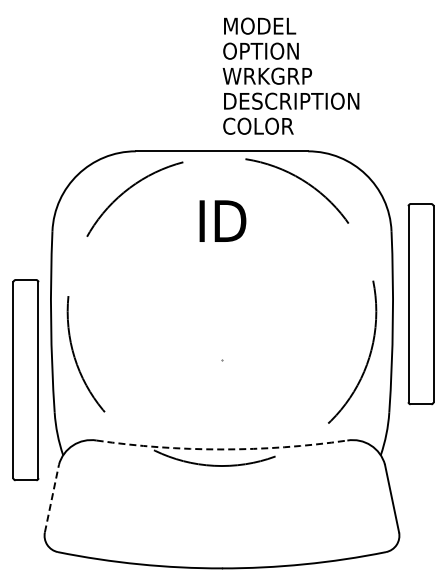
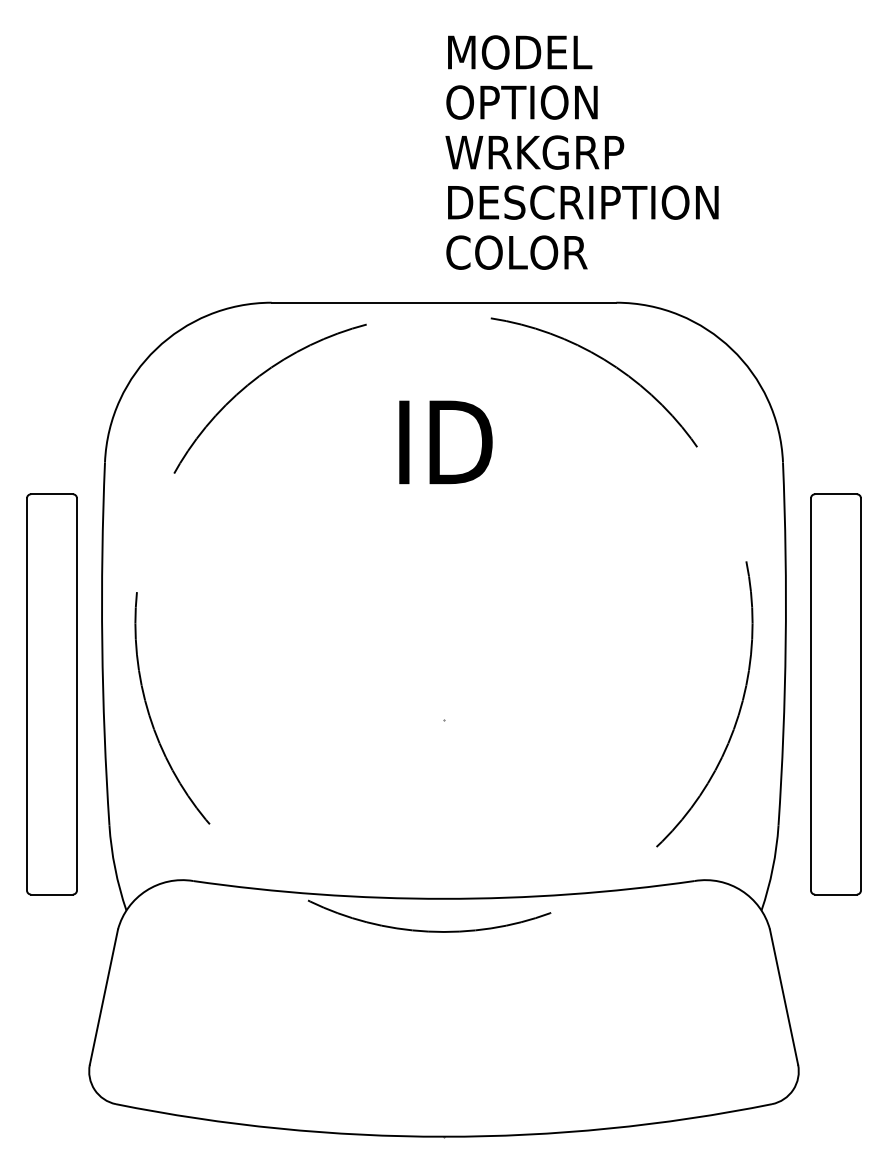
part: (420, 304) -> (834, 694), moved
part: (25, 380) -> (51, 694), moved
arc: (221, 449) -> (443, 898), dashed -> solid
line: (52, 498) -> (105, 996), dashed -> solid

